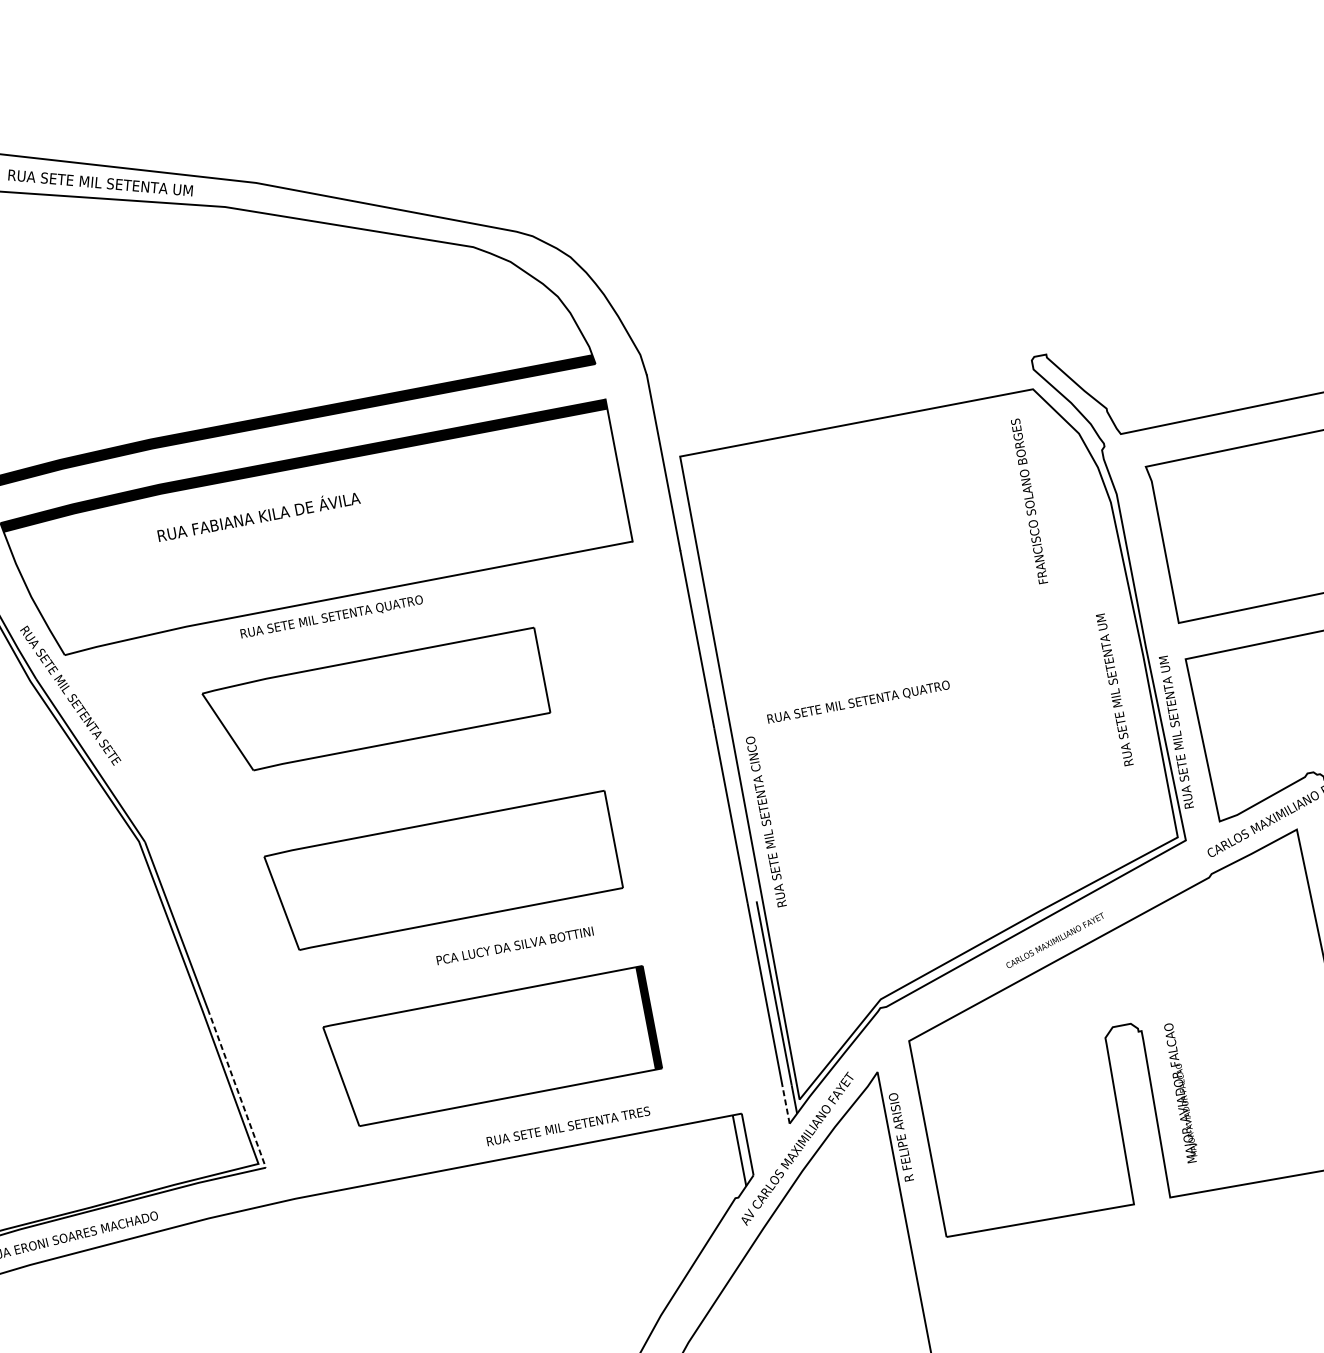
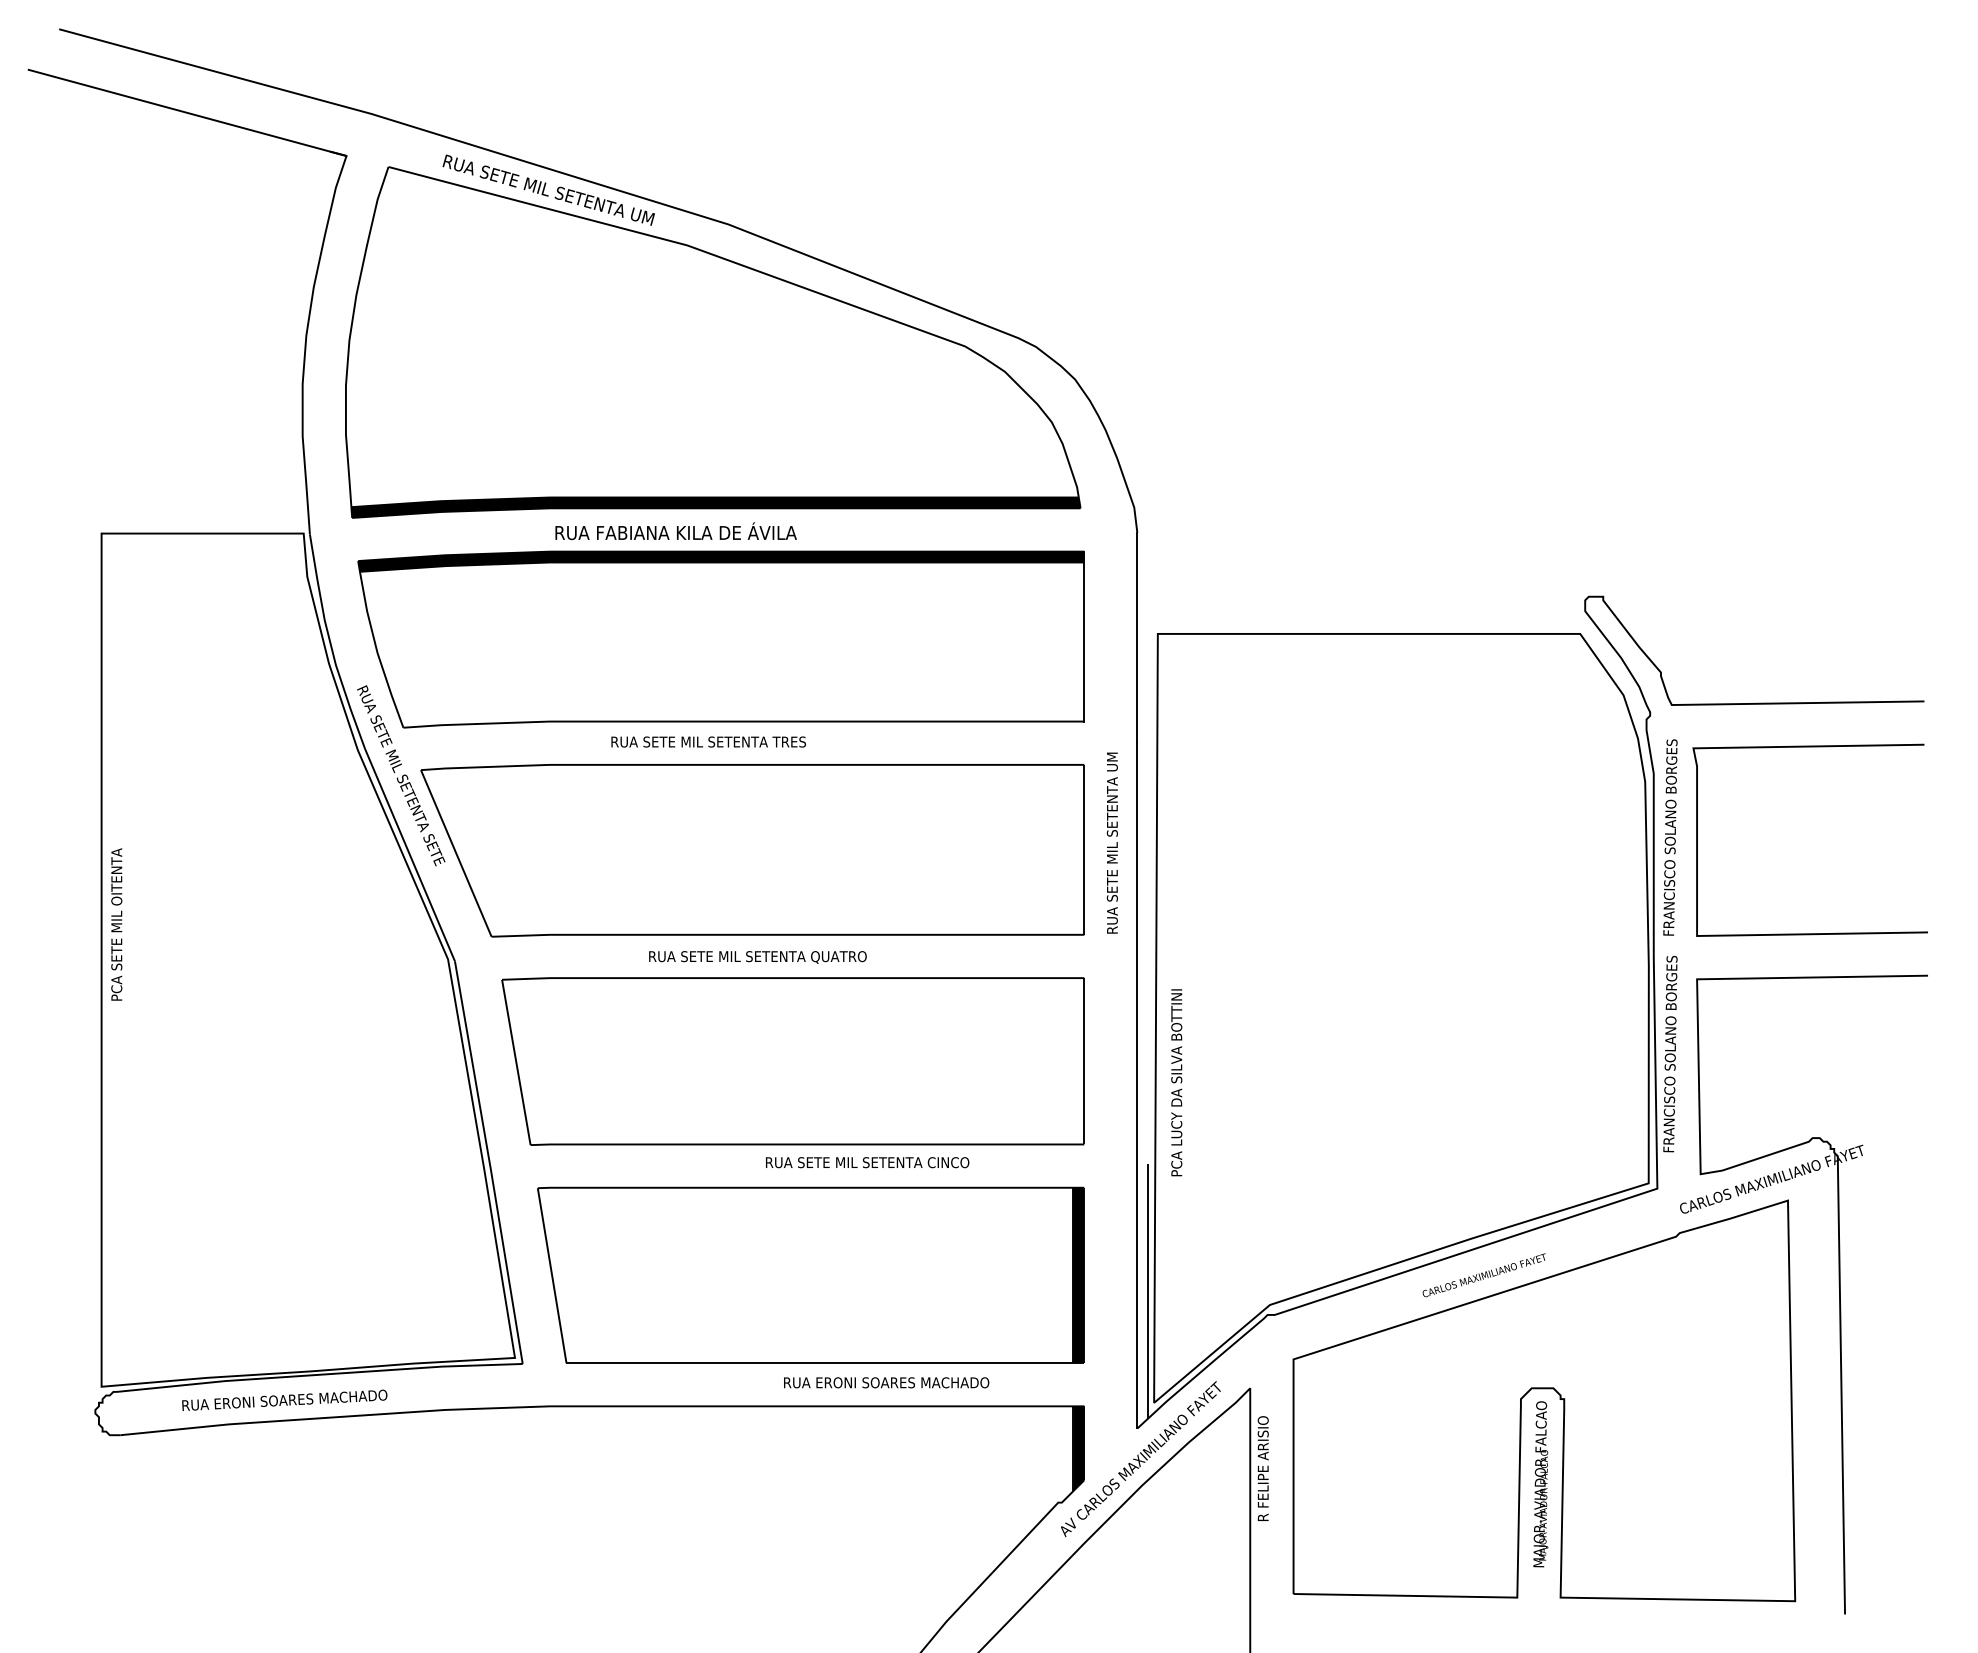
text: (1029, 501) -> (1670, 837), moved
text: (258, 515) -> (675, 531), moved
text: (398, 604) -> (800, 742), RUA SETE MIL SETENTA QUATRO -> RUA SETE MIL SETENTA TRES
text: (1113, 689) -> (1111, 842), moved
part: (376, 702) -> (752, 850), size x1.67
text: (858, 702) -> (757, 957), moved
text: (1175, 724) -> (1670, 1052), RUA SETE MIL SETENTA UM -> FRANCISCO SOLANO BORGES
text: (765, 820) -> (1176, 1073), RUA SETE MIL SETENTA CINCO -> PCA LUCY DA SILVA BOTTINI
part: (443, 872) -> (792, 1061), size x1.43
text: (522, 944) -> (868, 1162), PCA LUCY DA SILVA BOTTINI -> RUA SETE MIL SETENTA CINCO
part: (492, 1047) -> (810, 1274), size x1.43
line: (236, 1088) -> (506, 1266), dashed -> solid
text: (1180, 1093) -> (1540, 1484), moved
line: (786, 1105) -> (1137, 1406), dashed -> solid
text: (586, 1122) -> (902, 1382), RUA SETE MIL SETENTA TRES -> RUA ERONI SOARES MACHADO
fill: (743, 1149) -> (1078, 1448), added

